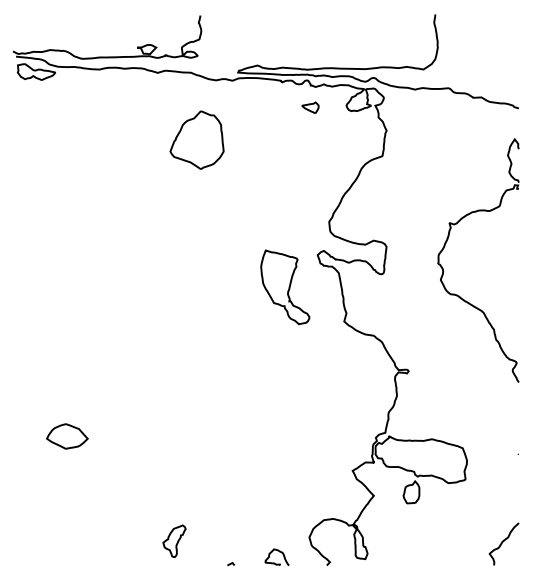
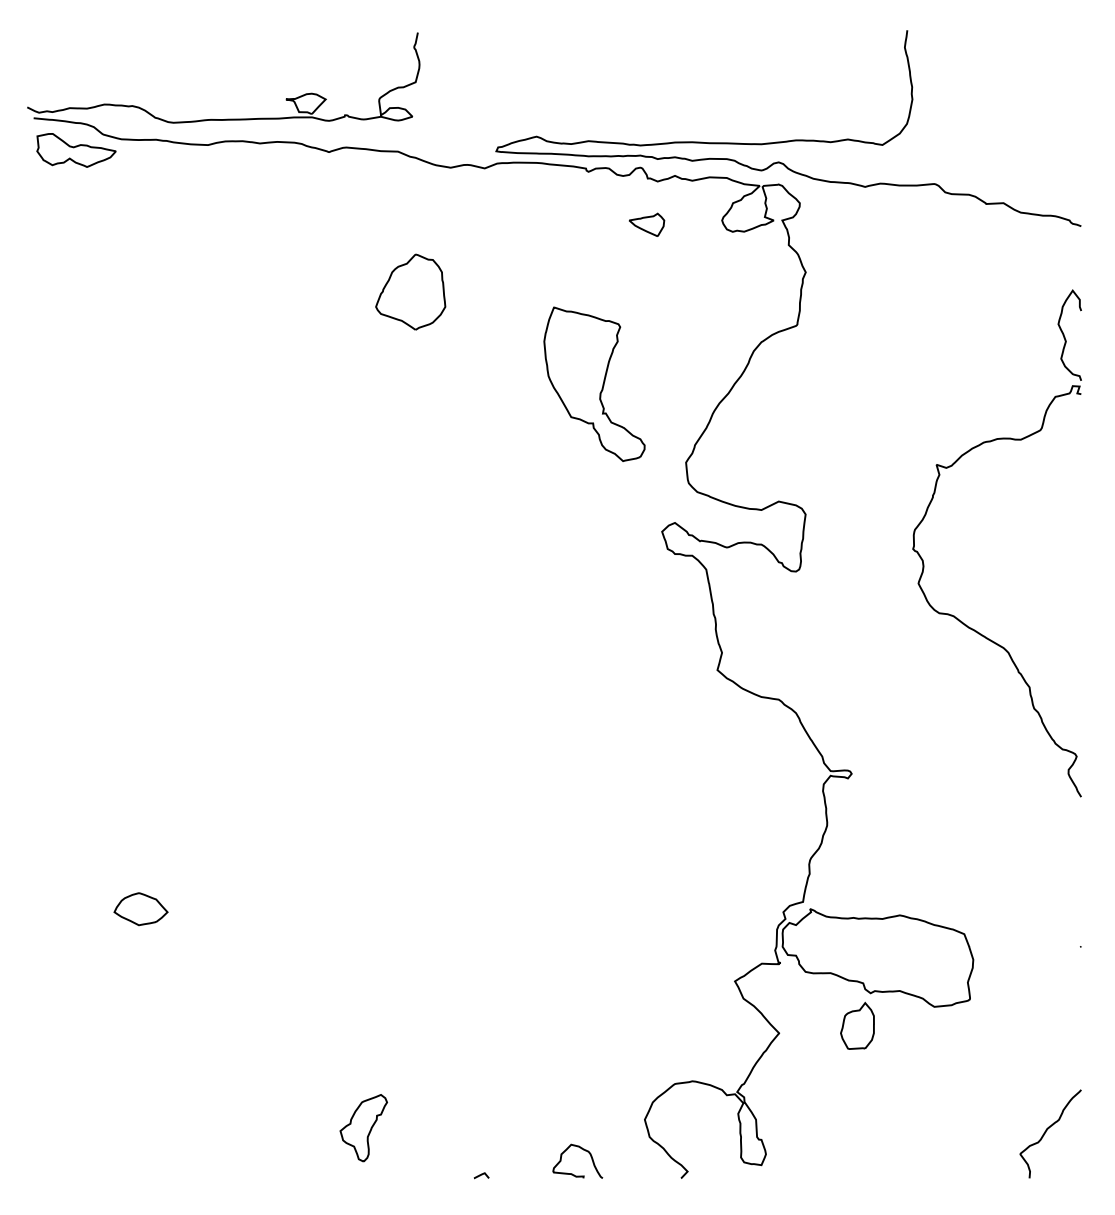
part: (196, 139) -> (409, 290), size x0.62
part: (285, 287) -> (595, 384), moved
part: (67, 435) -> (140, 907), size x0.62

